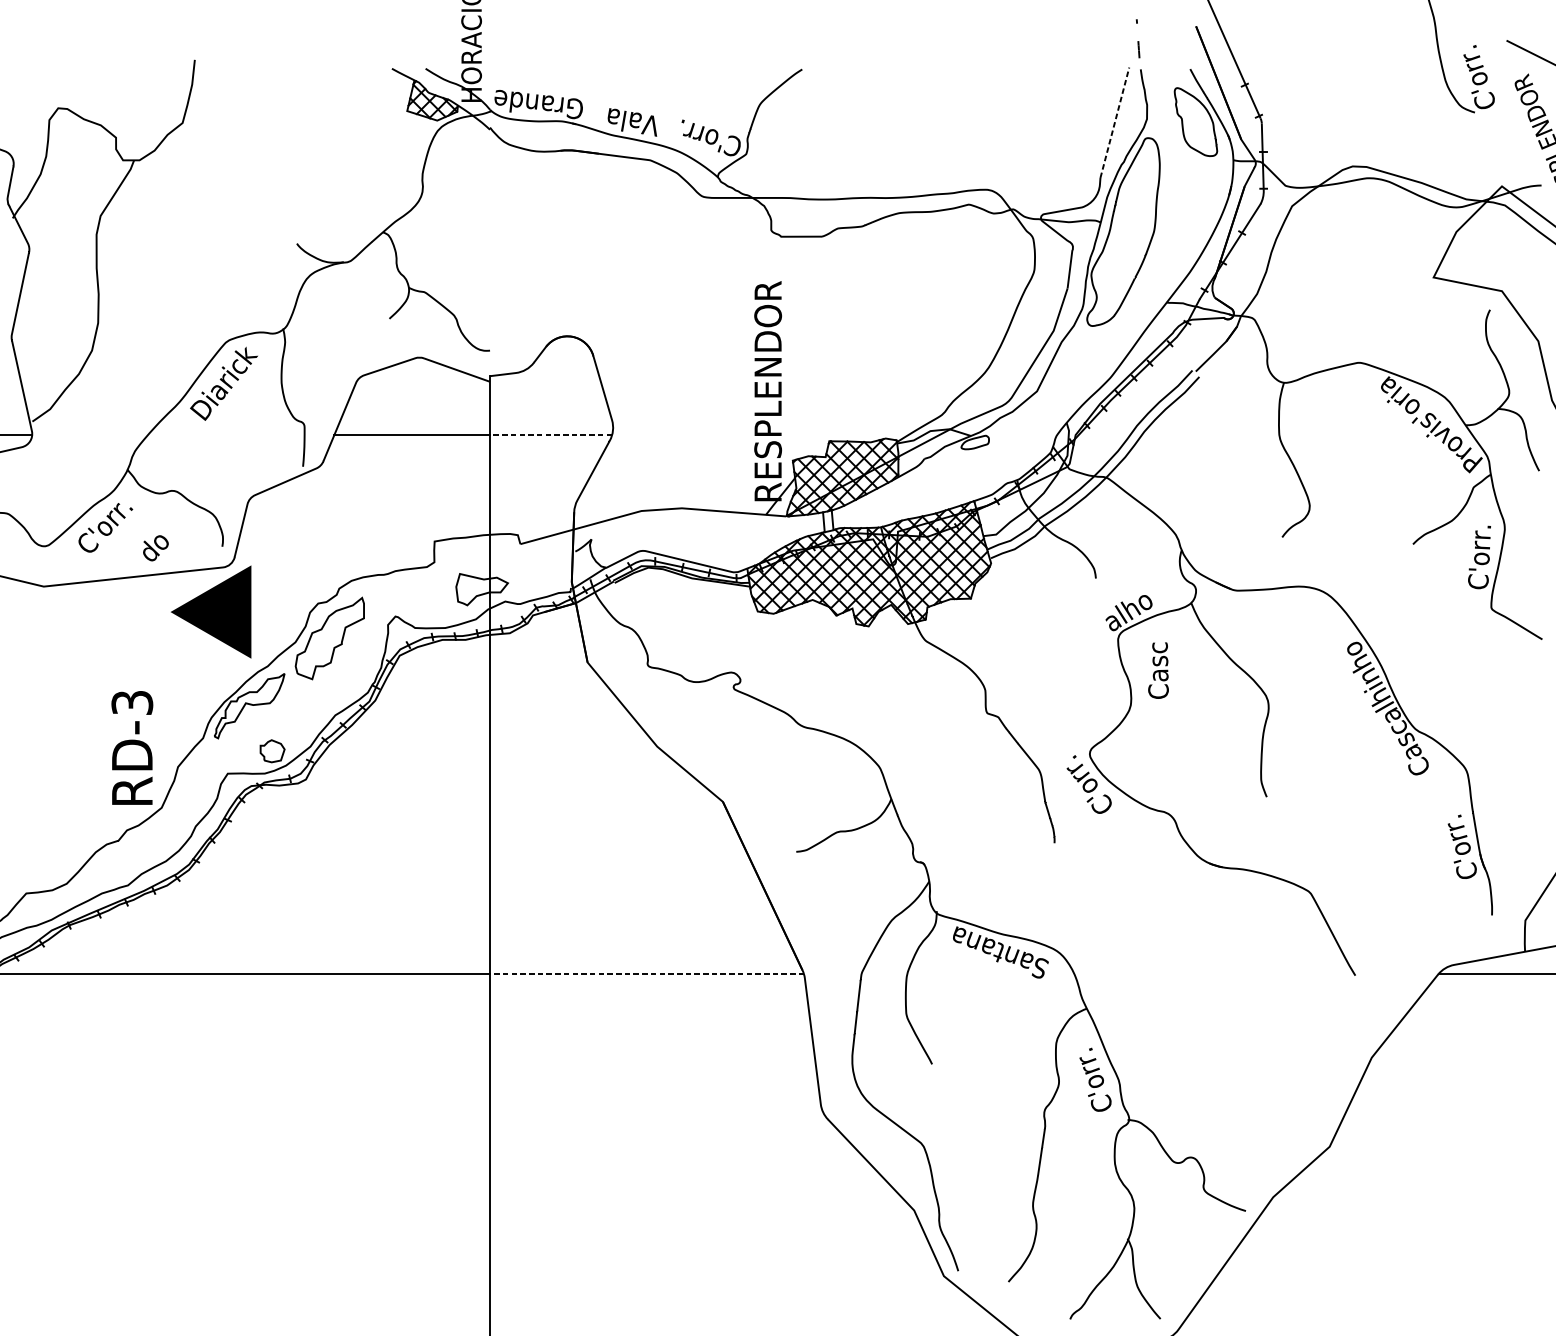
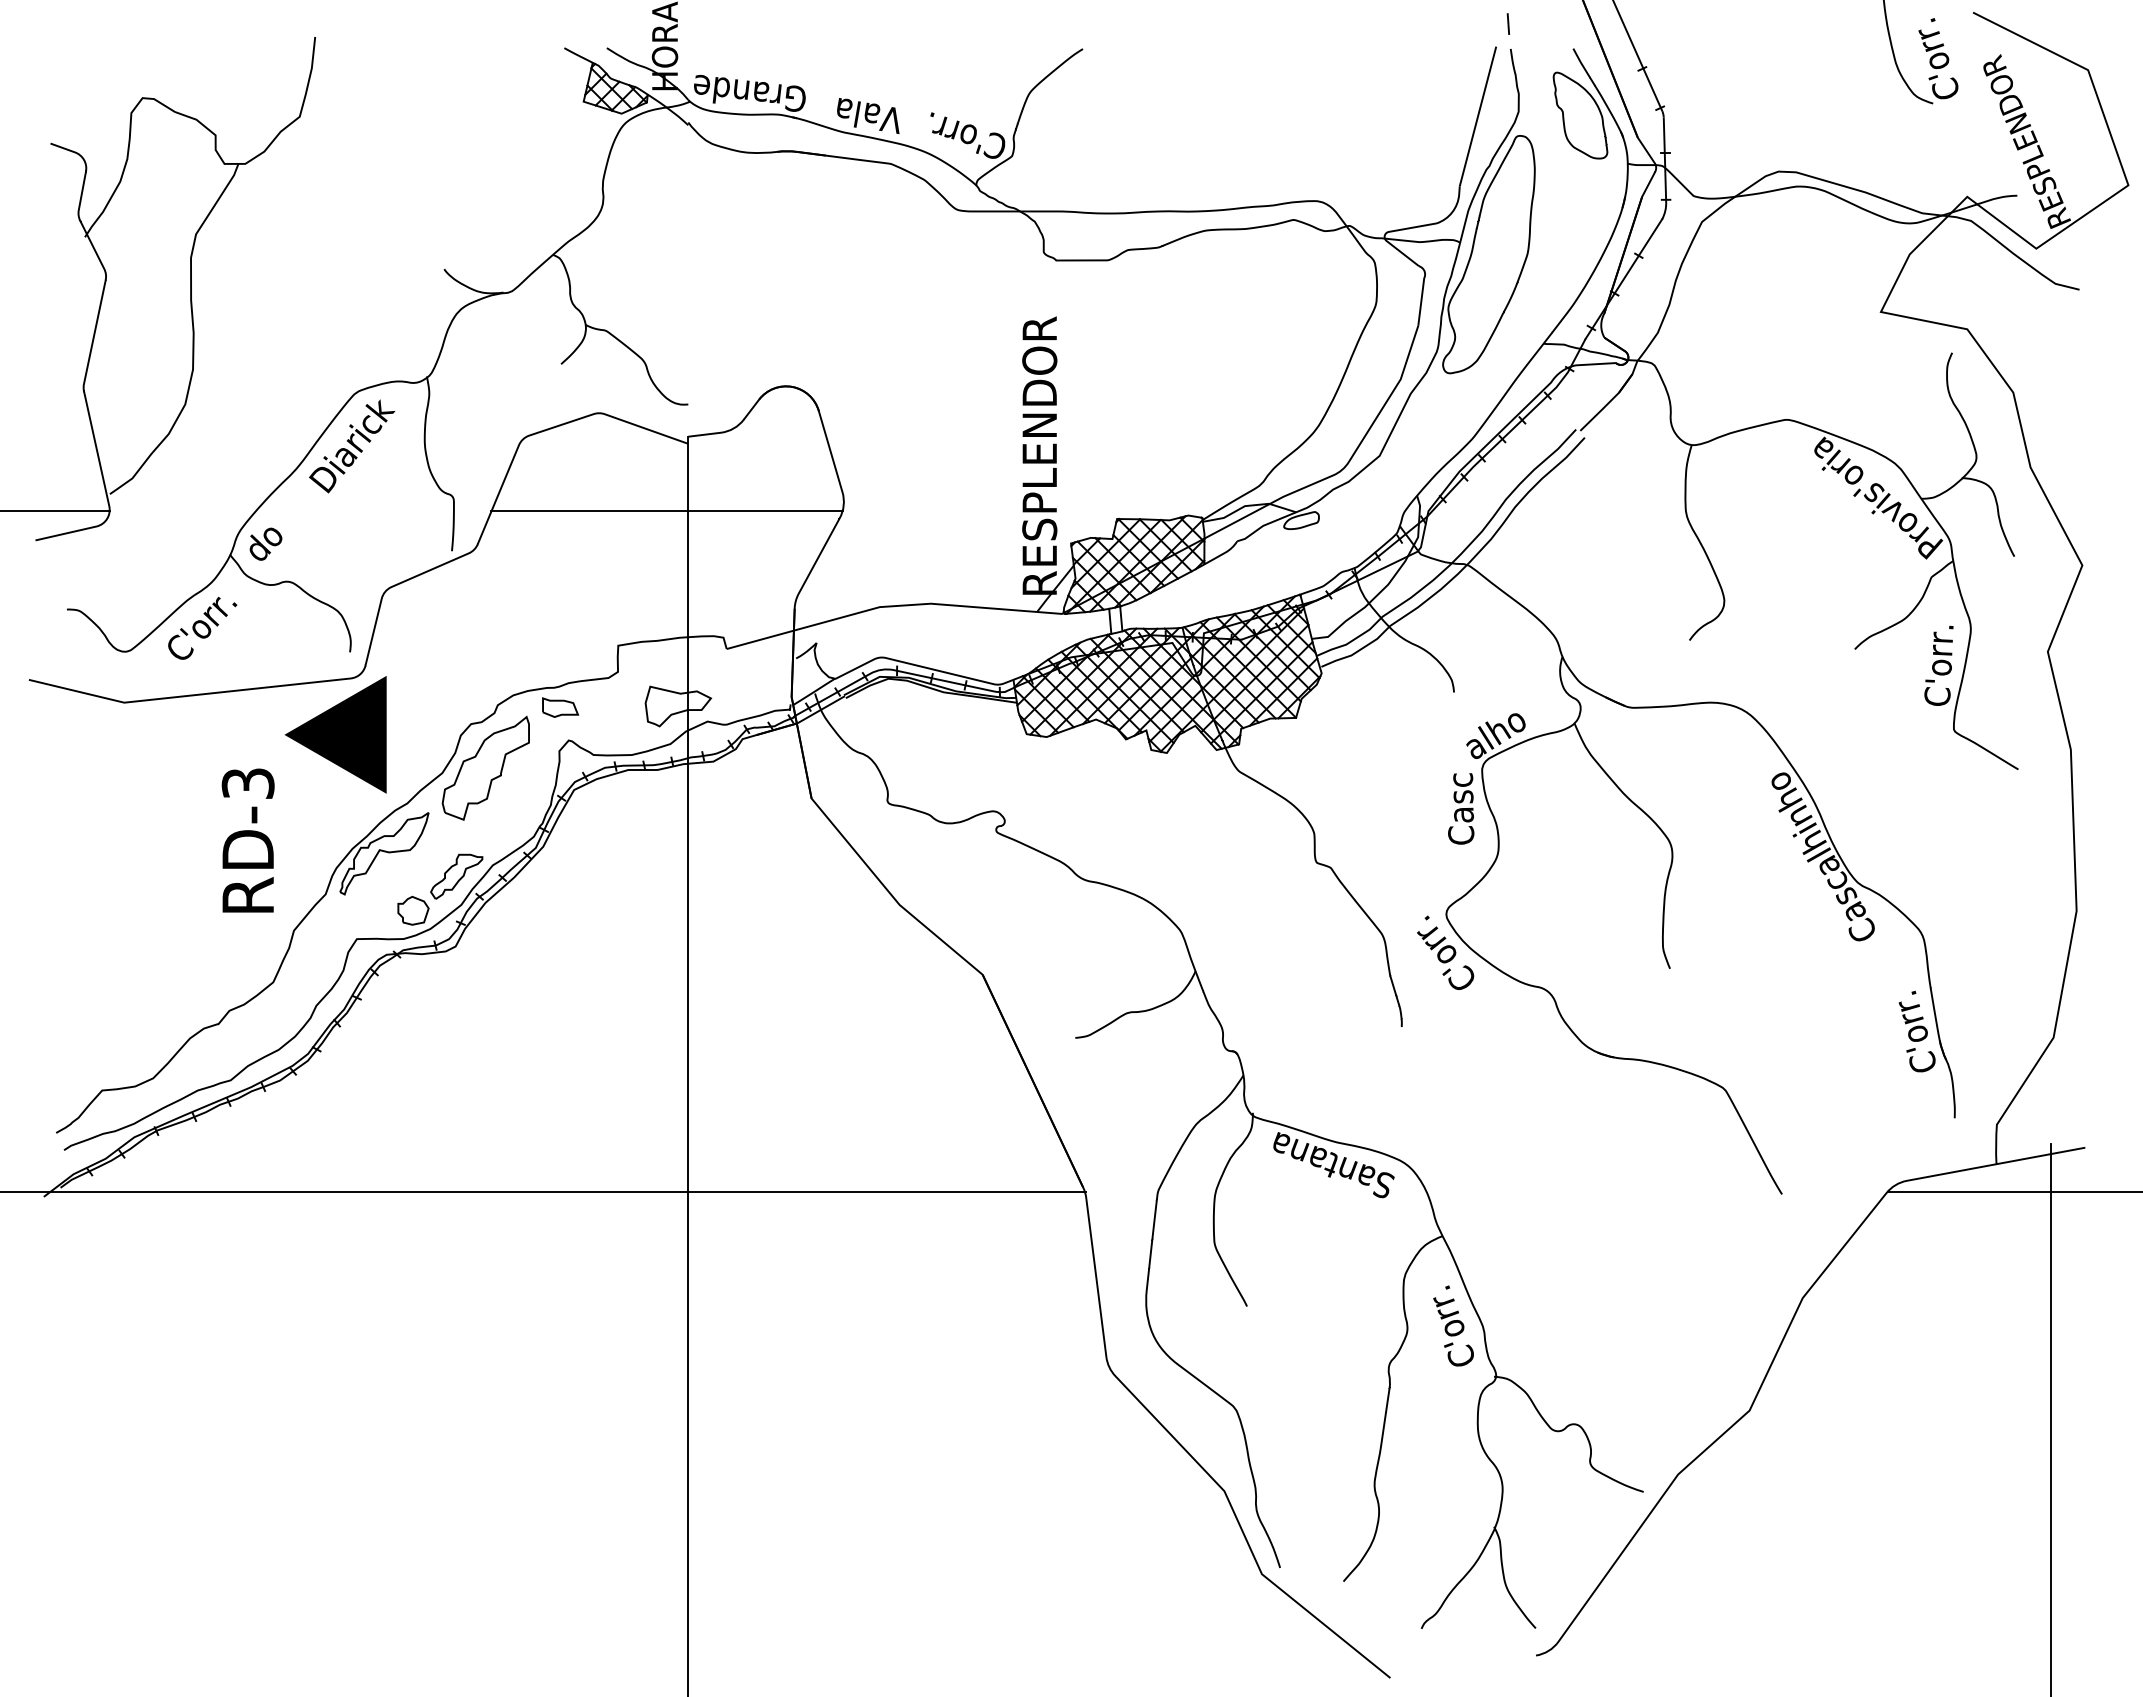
line: (1115, 122) -> (1478, 115), dashed -> solid
line: (550, 435) -> (764, 511), dashed -> solid
text: (155, 547) -> (265, 543), moved
part: (388, 590) -> (560, 707), added
text: (1158, 670) -> (1461, 808), moved
part: (306, 724) -> (456, 876), added
text: (131, 747) -> (247, 840), moved
line: (646, 974) -> (886, 1192), dashed -> solid

